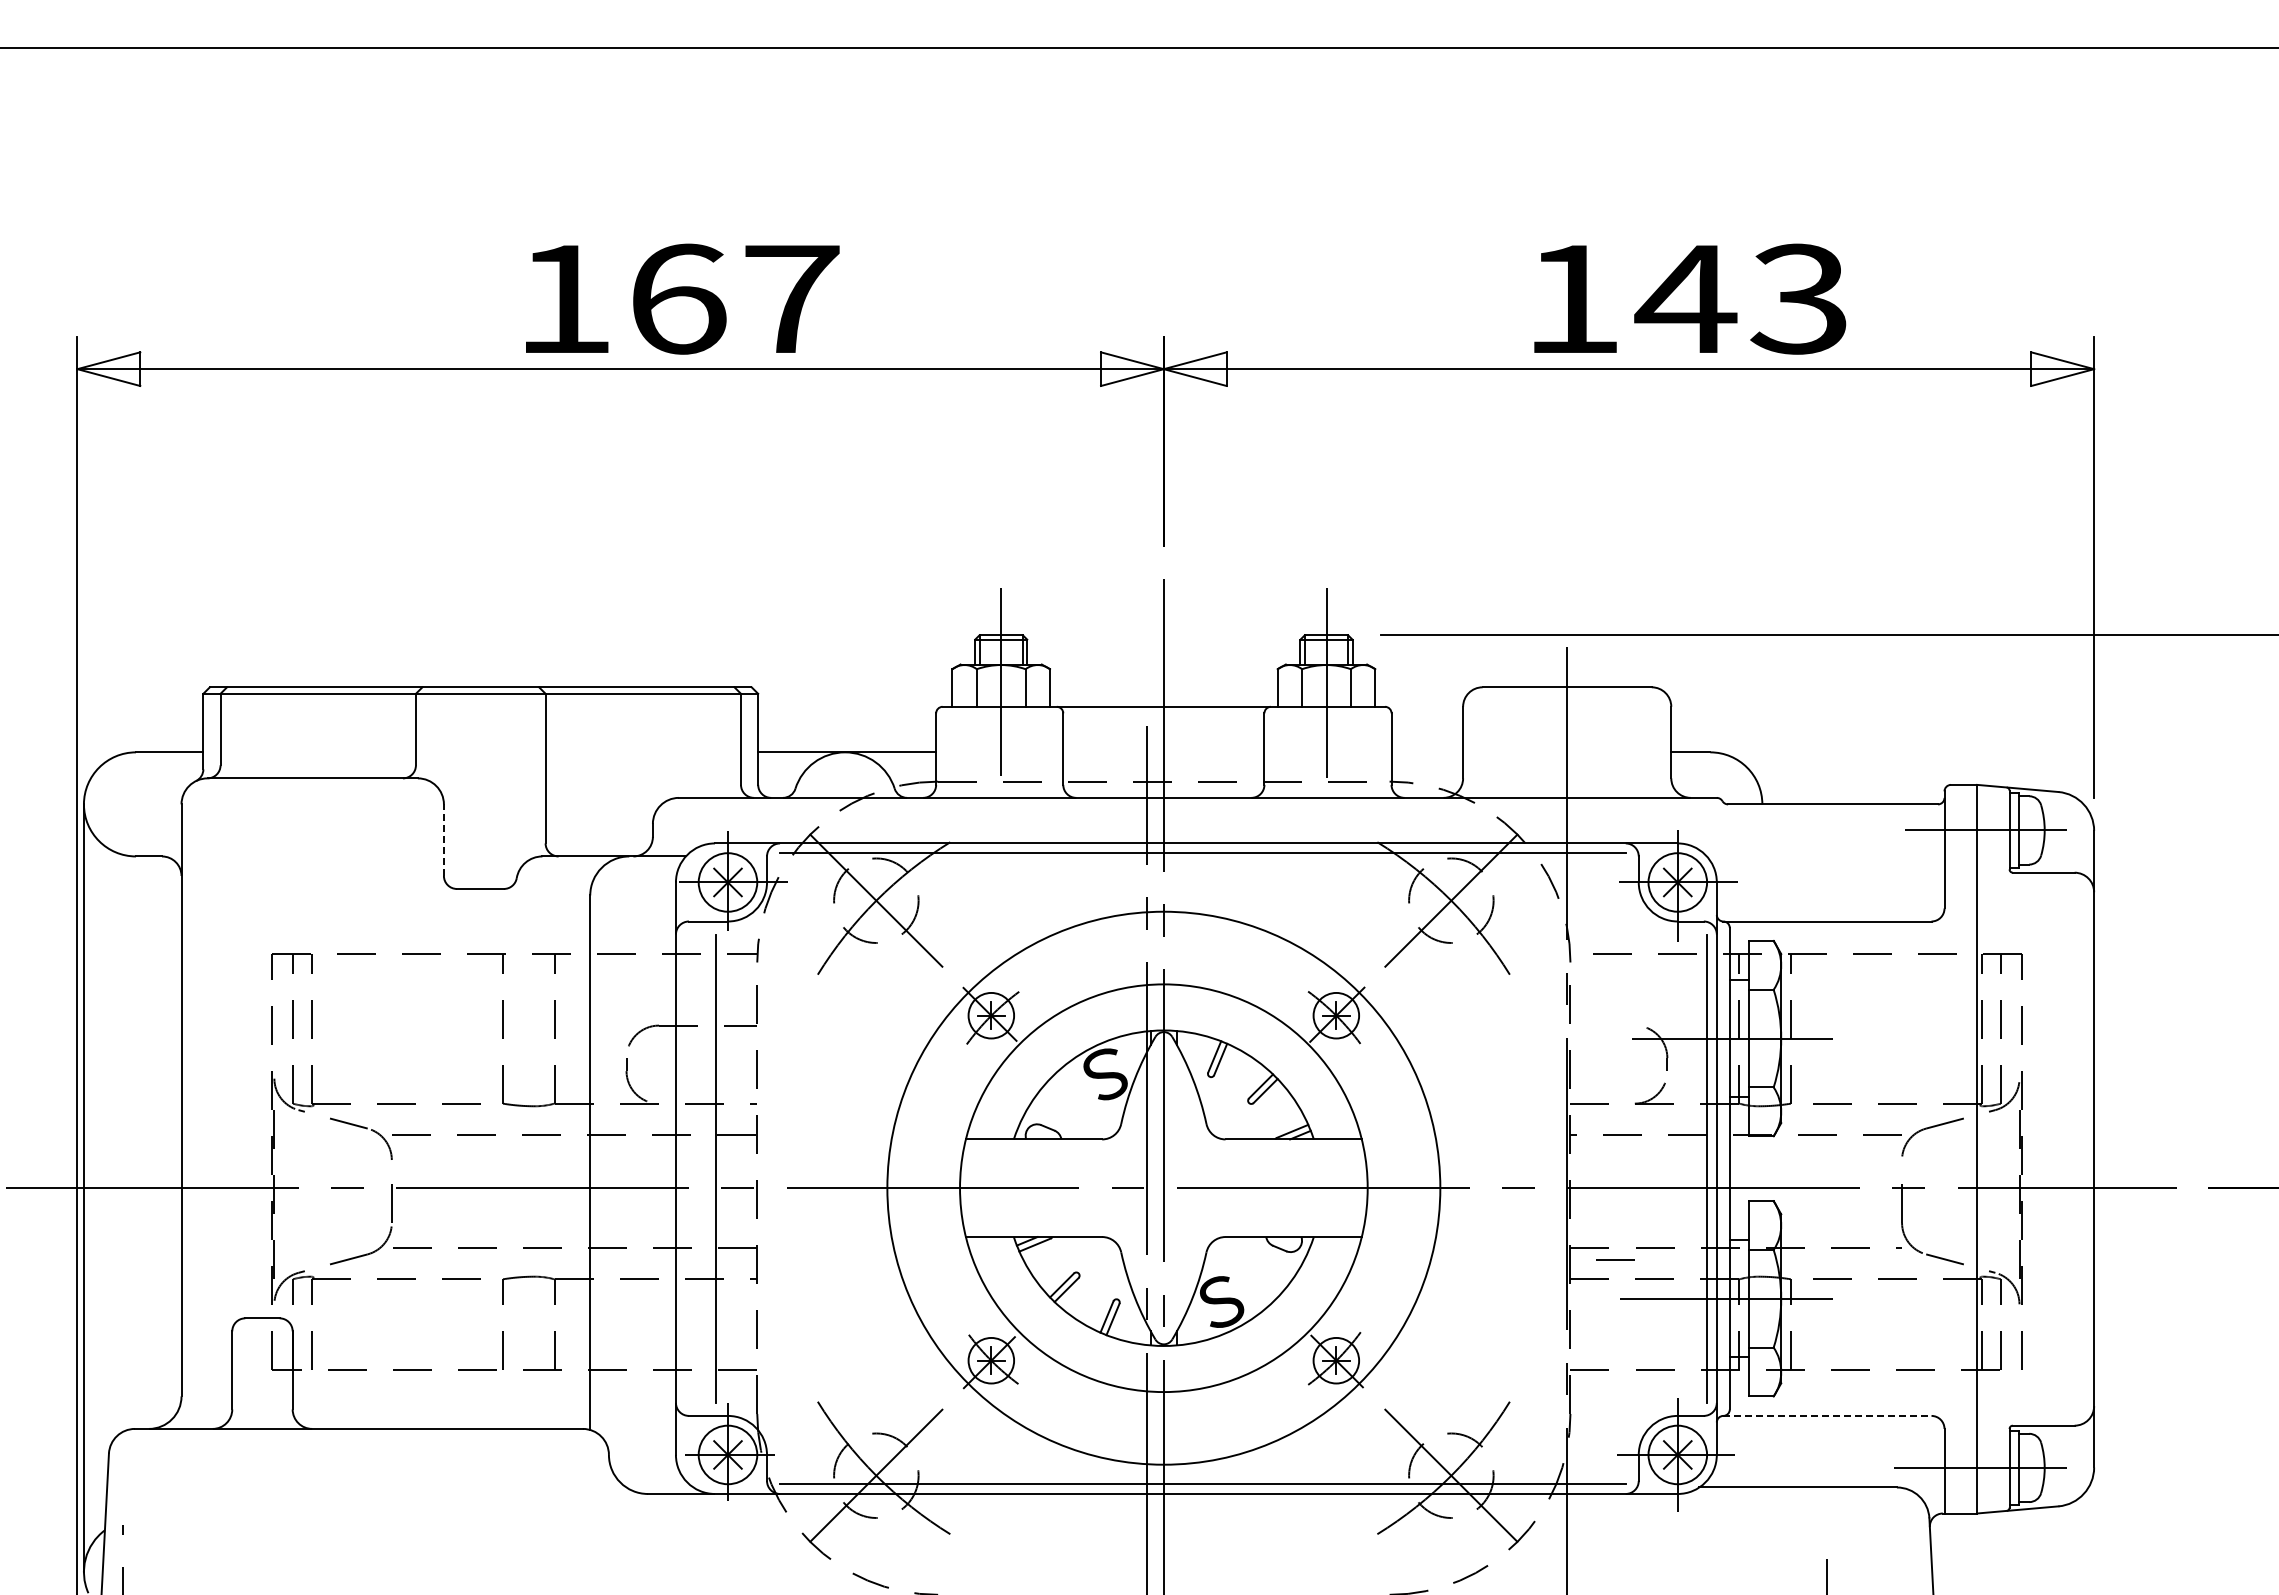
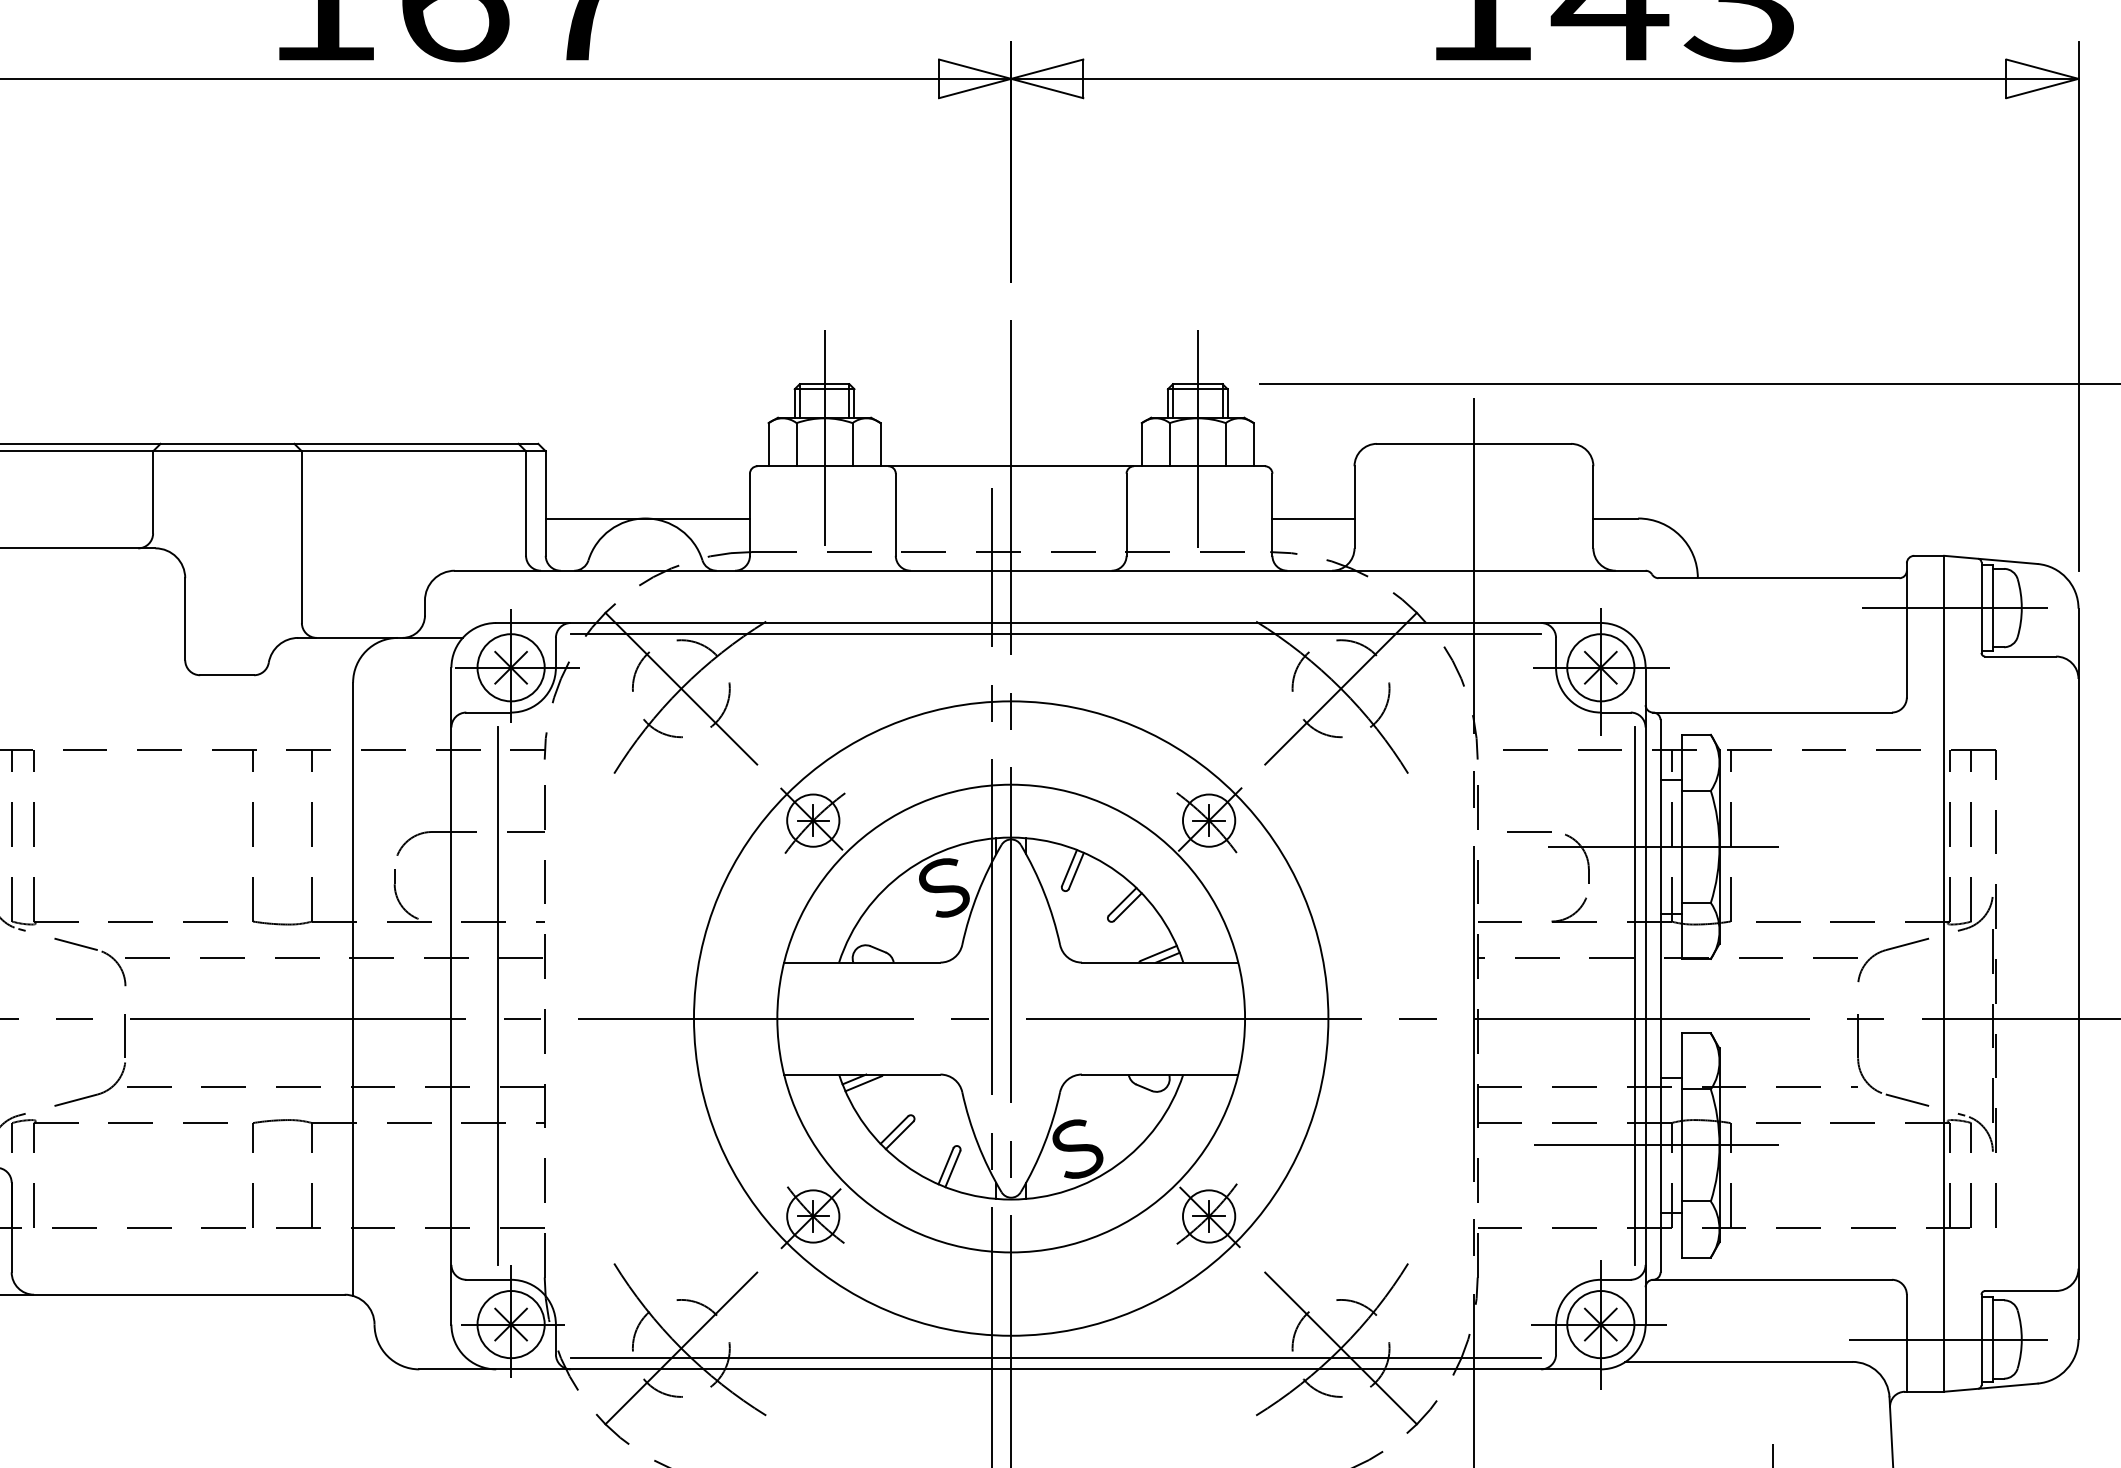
line: (1427, 752) -> (1313, 518), added
line: (443, 840) -> (184, 619), dashed -> solid
line: (1615, 1259) -> (1529, 831), moved
line: (1827, 1415) -> (1772, 1279), dashed -> solid

